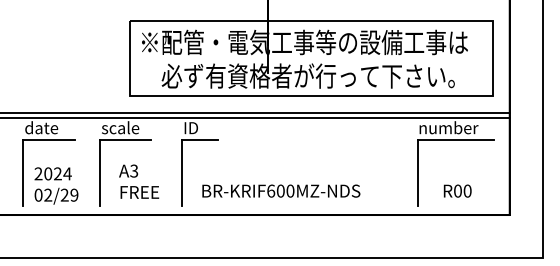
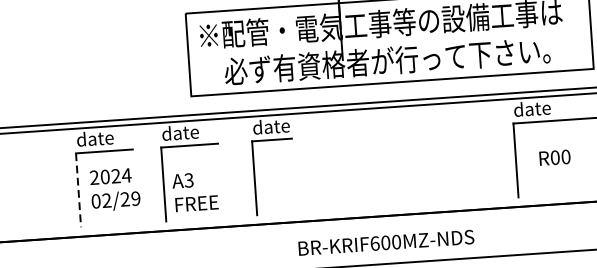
text: (120, 127) -> (182, 132), scale -> date
text: (200, 127) -> (271, 126), ID -> date
text: (448, 127) -> (546, 107), number -> date
line: (23, 173) -> (78, 190), solid -> dashed
text: (139, 181) -> (195, 191), moved
text: (56, 185) -> (115, 189), moved
text: (281, 190) -> (386, 242), moved
text: (457, 190) -> (554, 157), moved

